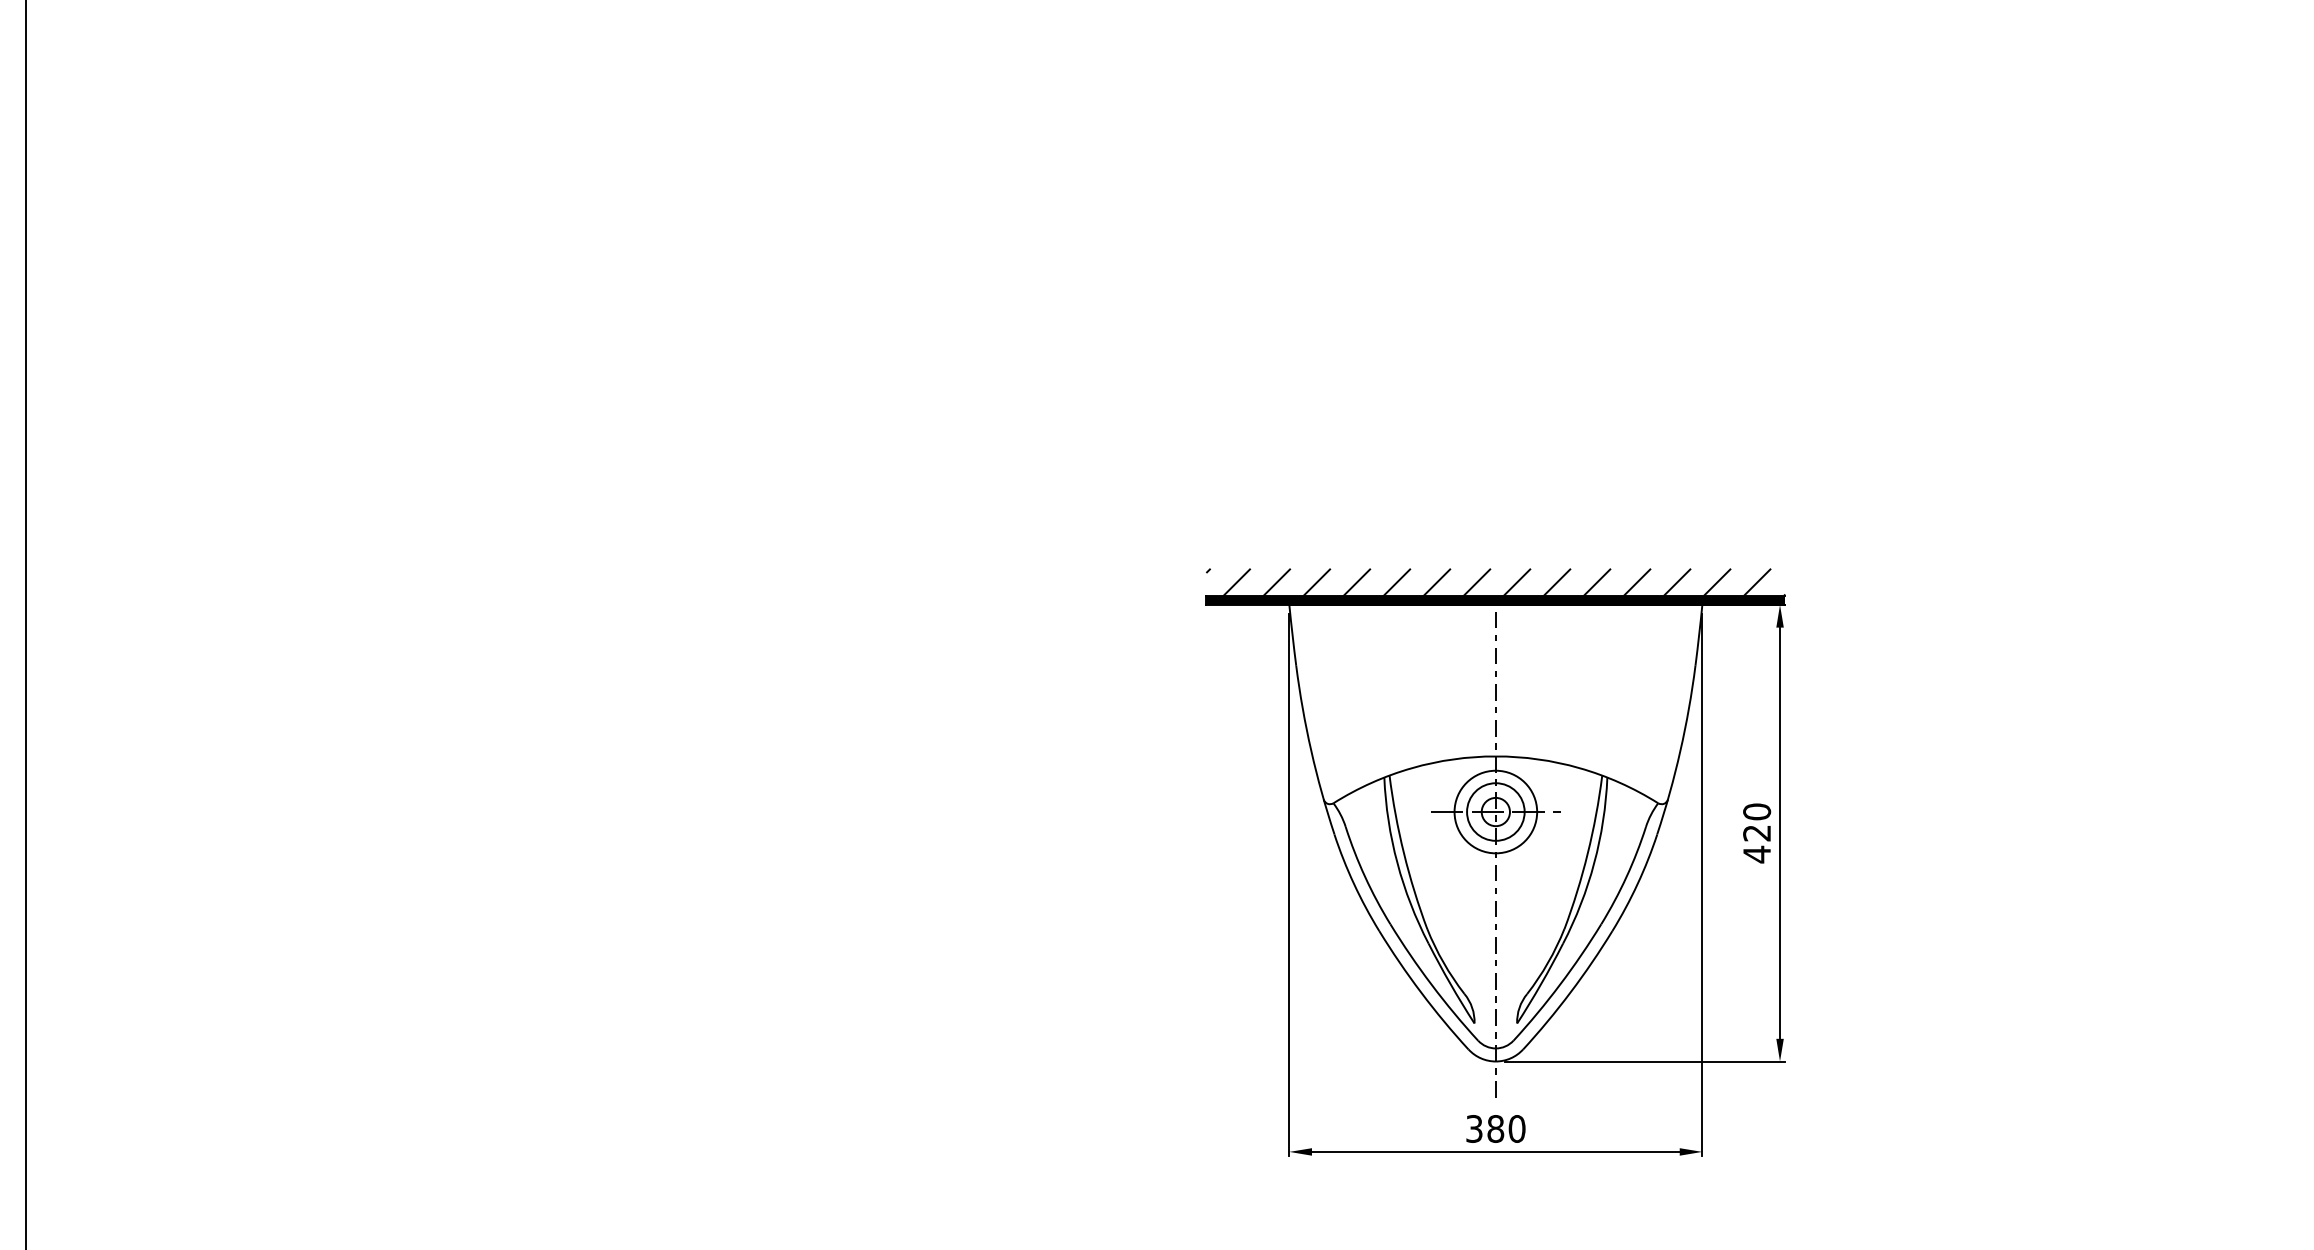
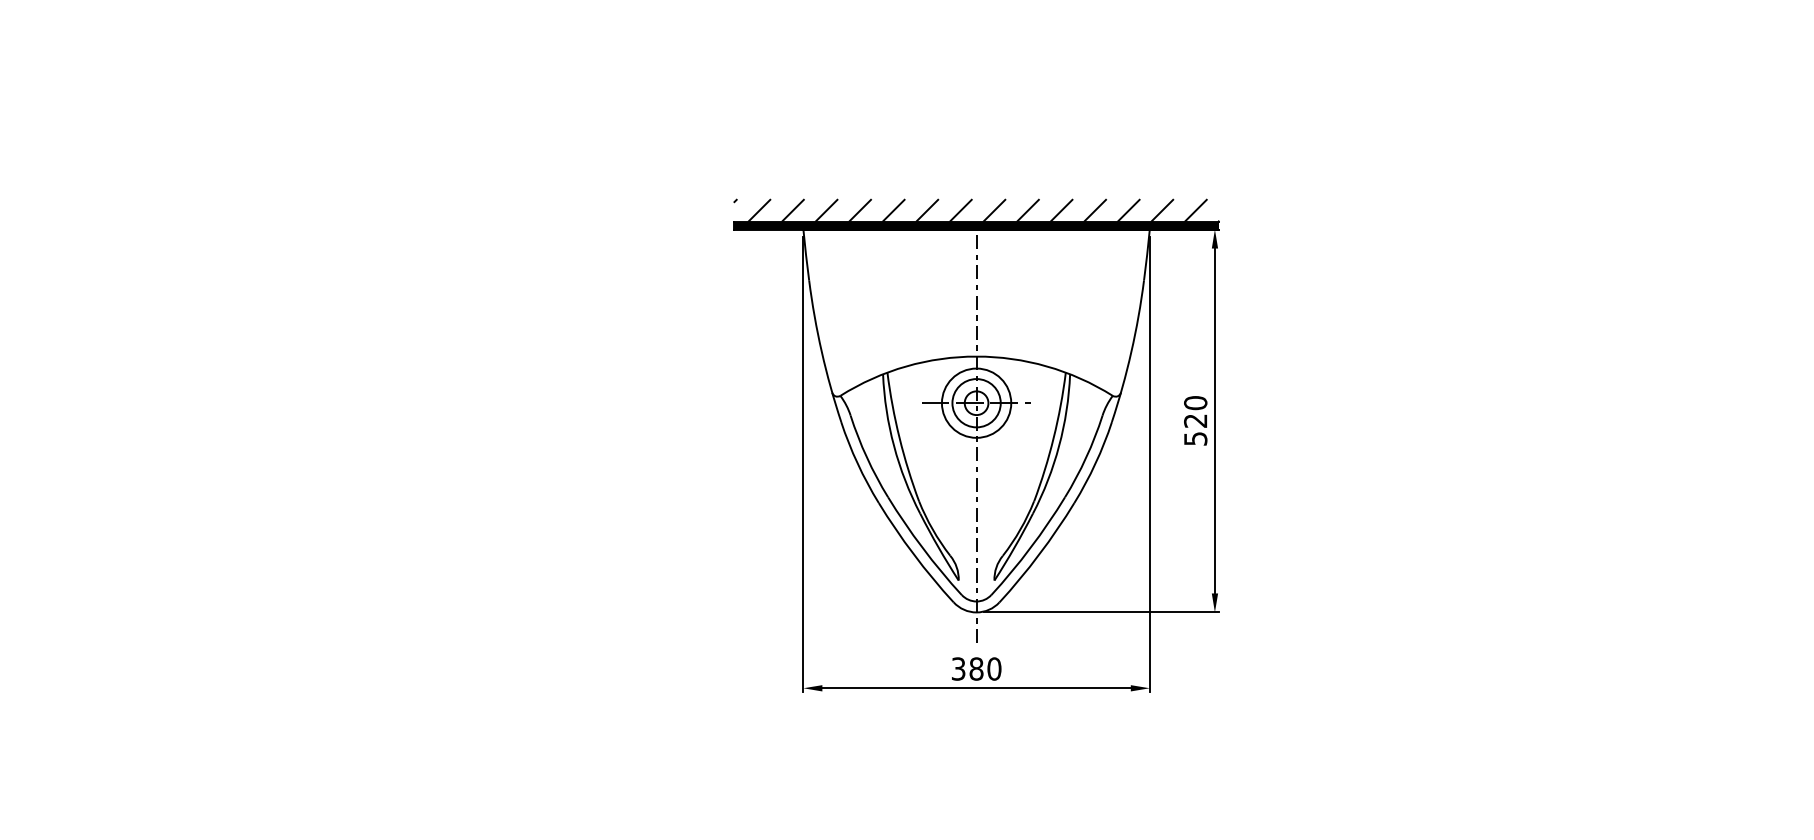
text: (1757, 854) -> (1196, 438), 420 -> 520

